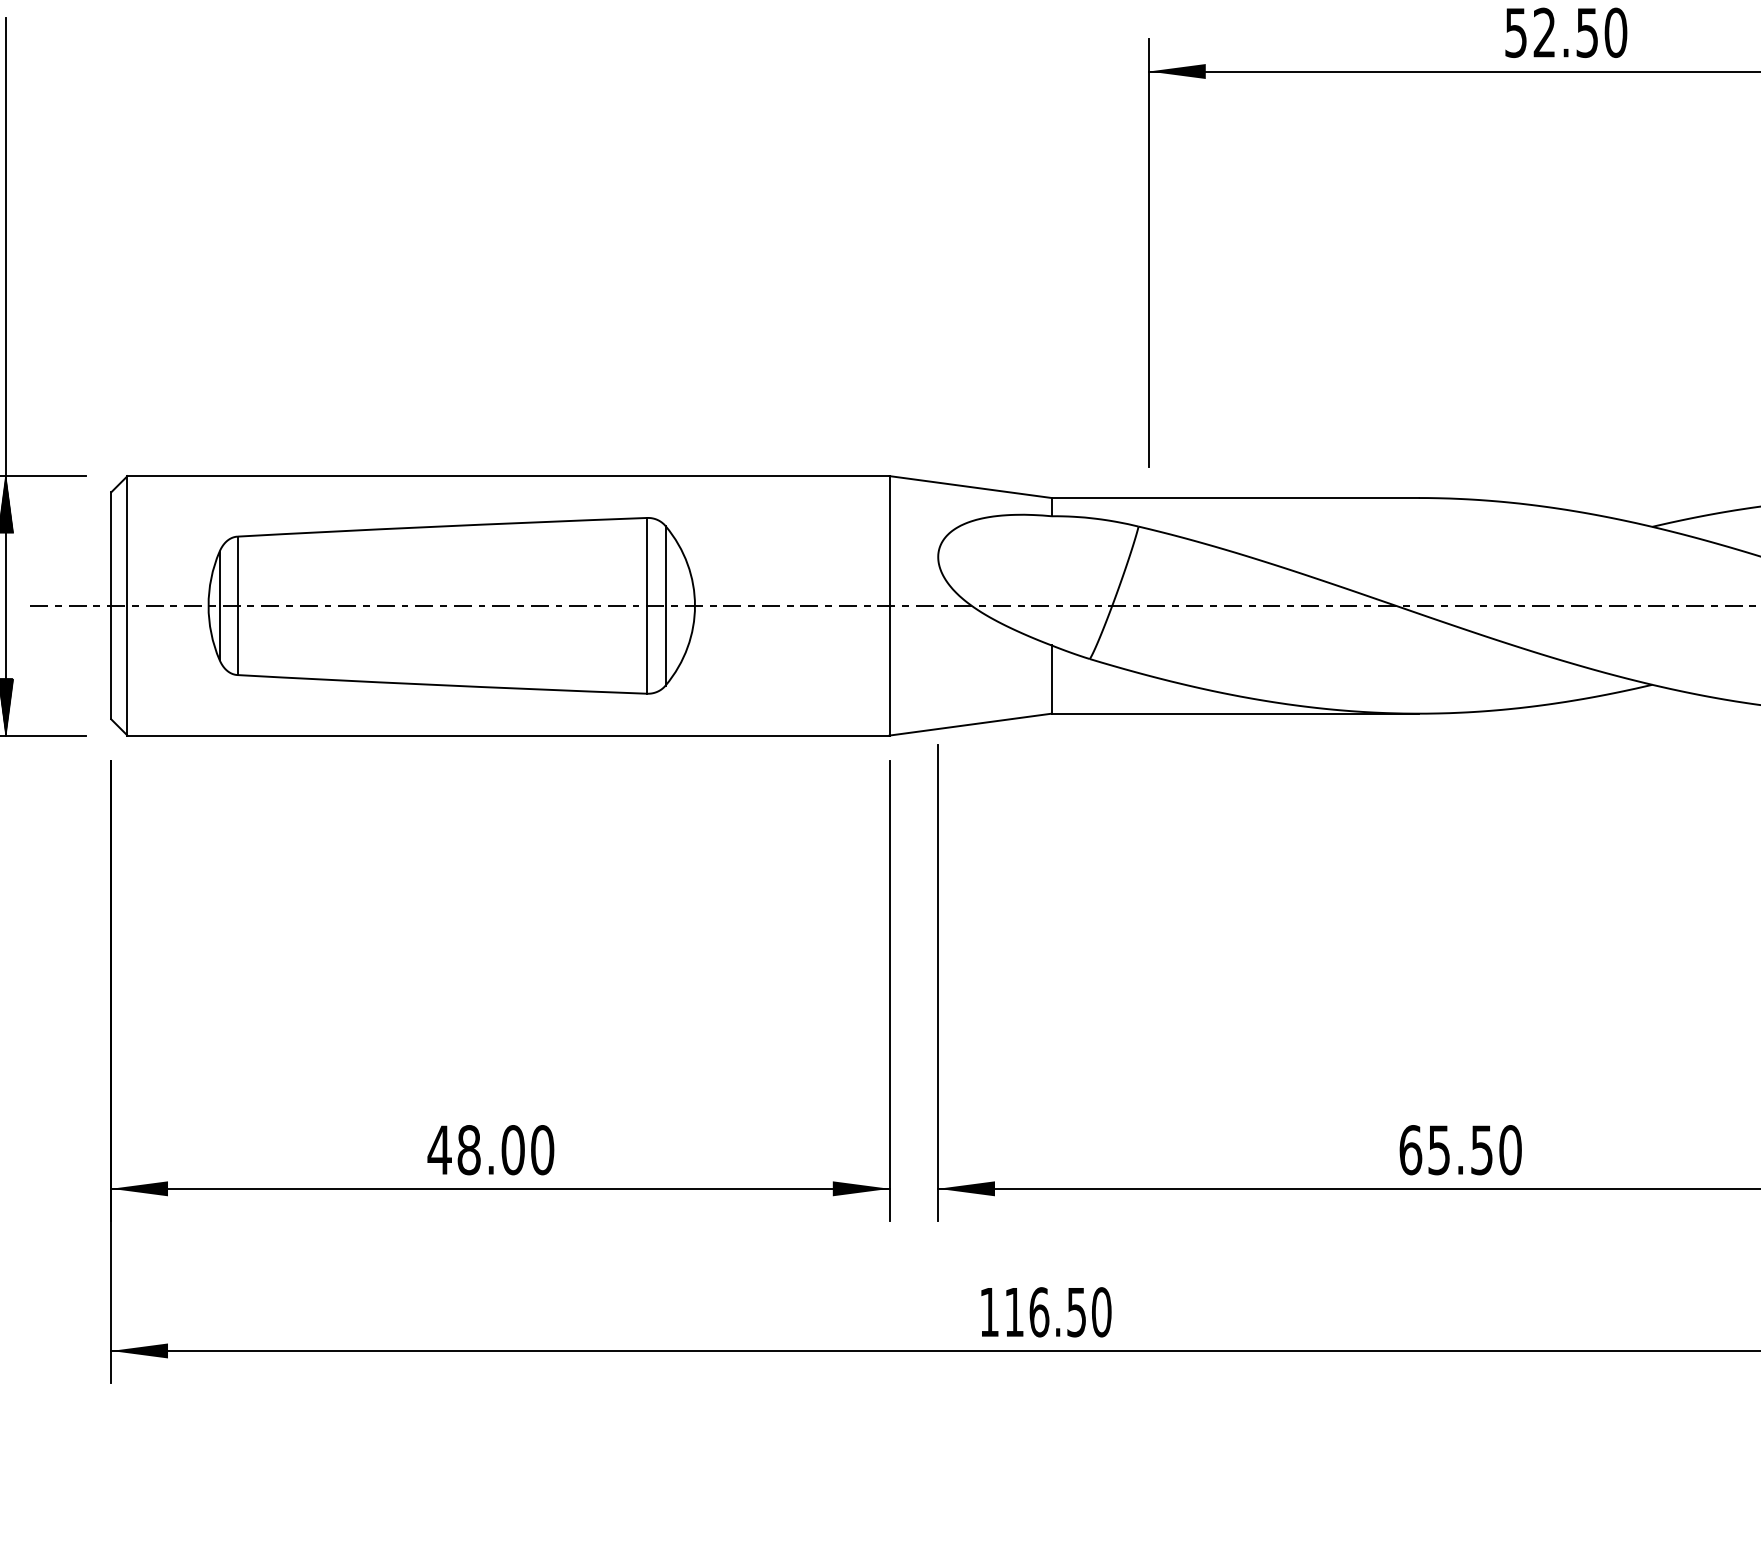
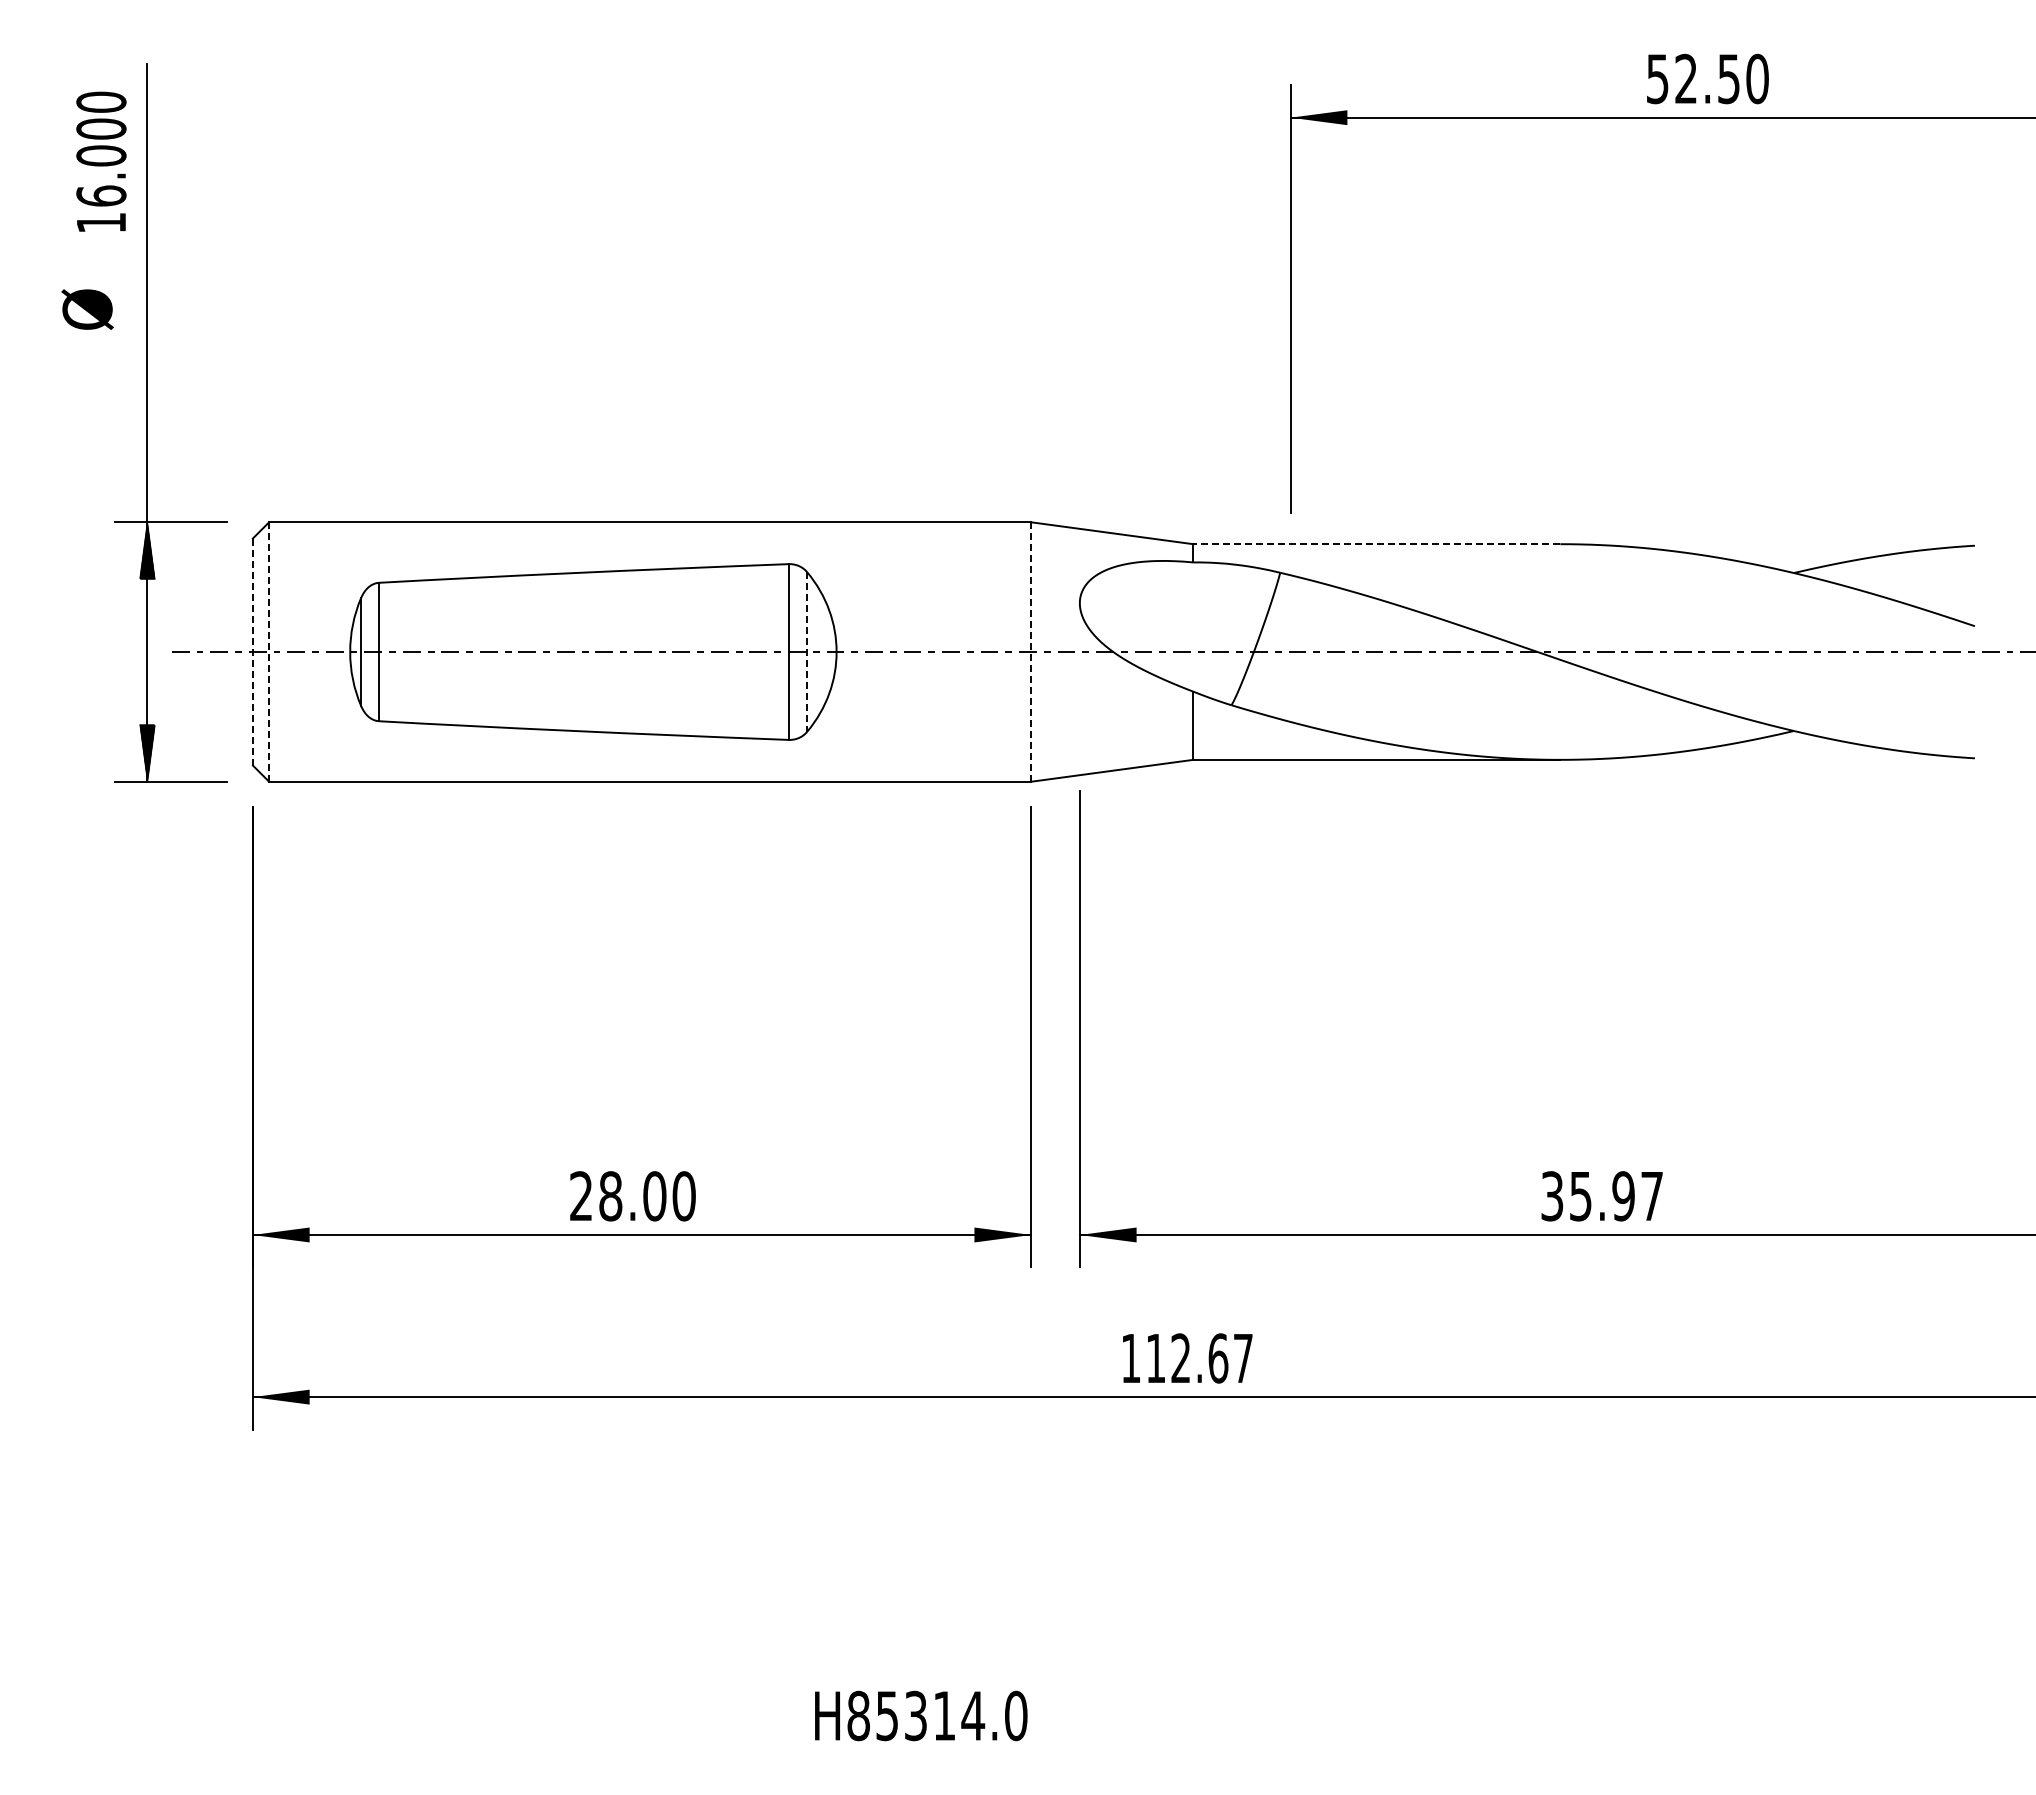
line: (1234, 498) -> (1376, 544), solid -> dashed
line: (110, 606) -> (252, 652), solid -> dashed
line: (127, 606) -> (269, 652), solid -> dashed
line: (665, 606) -> (807, 652), solid -> dashed
line: (889, 606) -> (1031, 652), solid -> dashed
text: (439, 1149) -> (581, 1195), 48.00 -> 28.00
text: (1460, 1150) -> (1602, 1196), 65.50 -> 35.97
text: (1070, 1312) -> (1212, 1358), 116.50 -> 112.67

